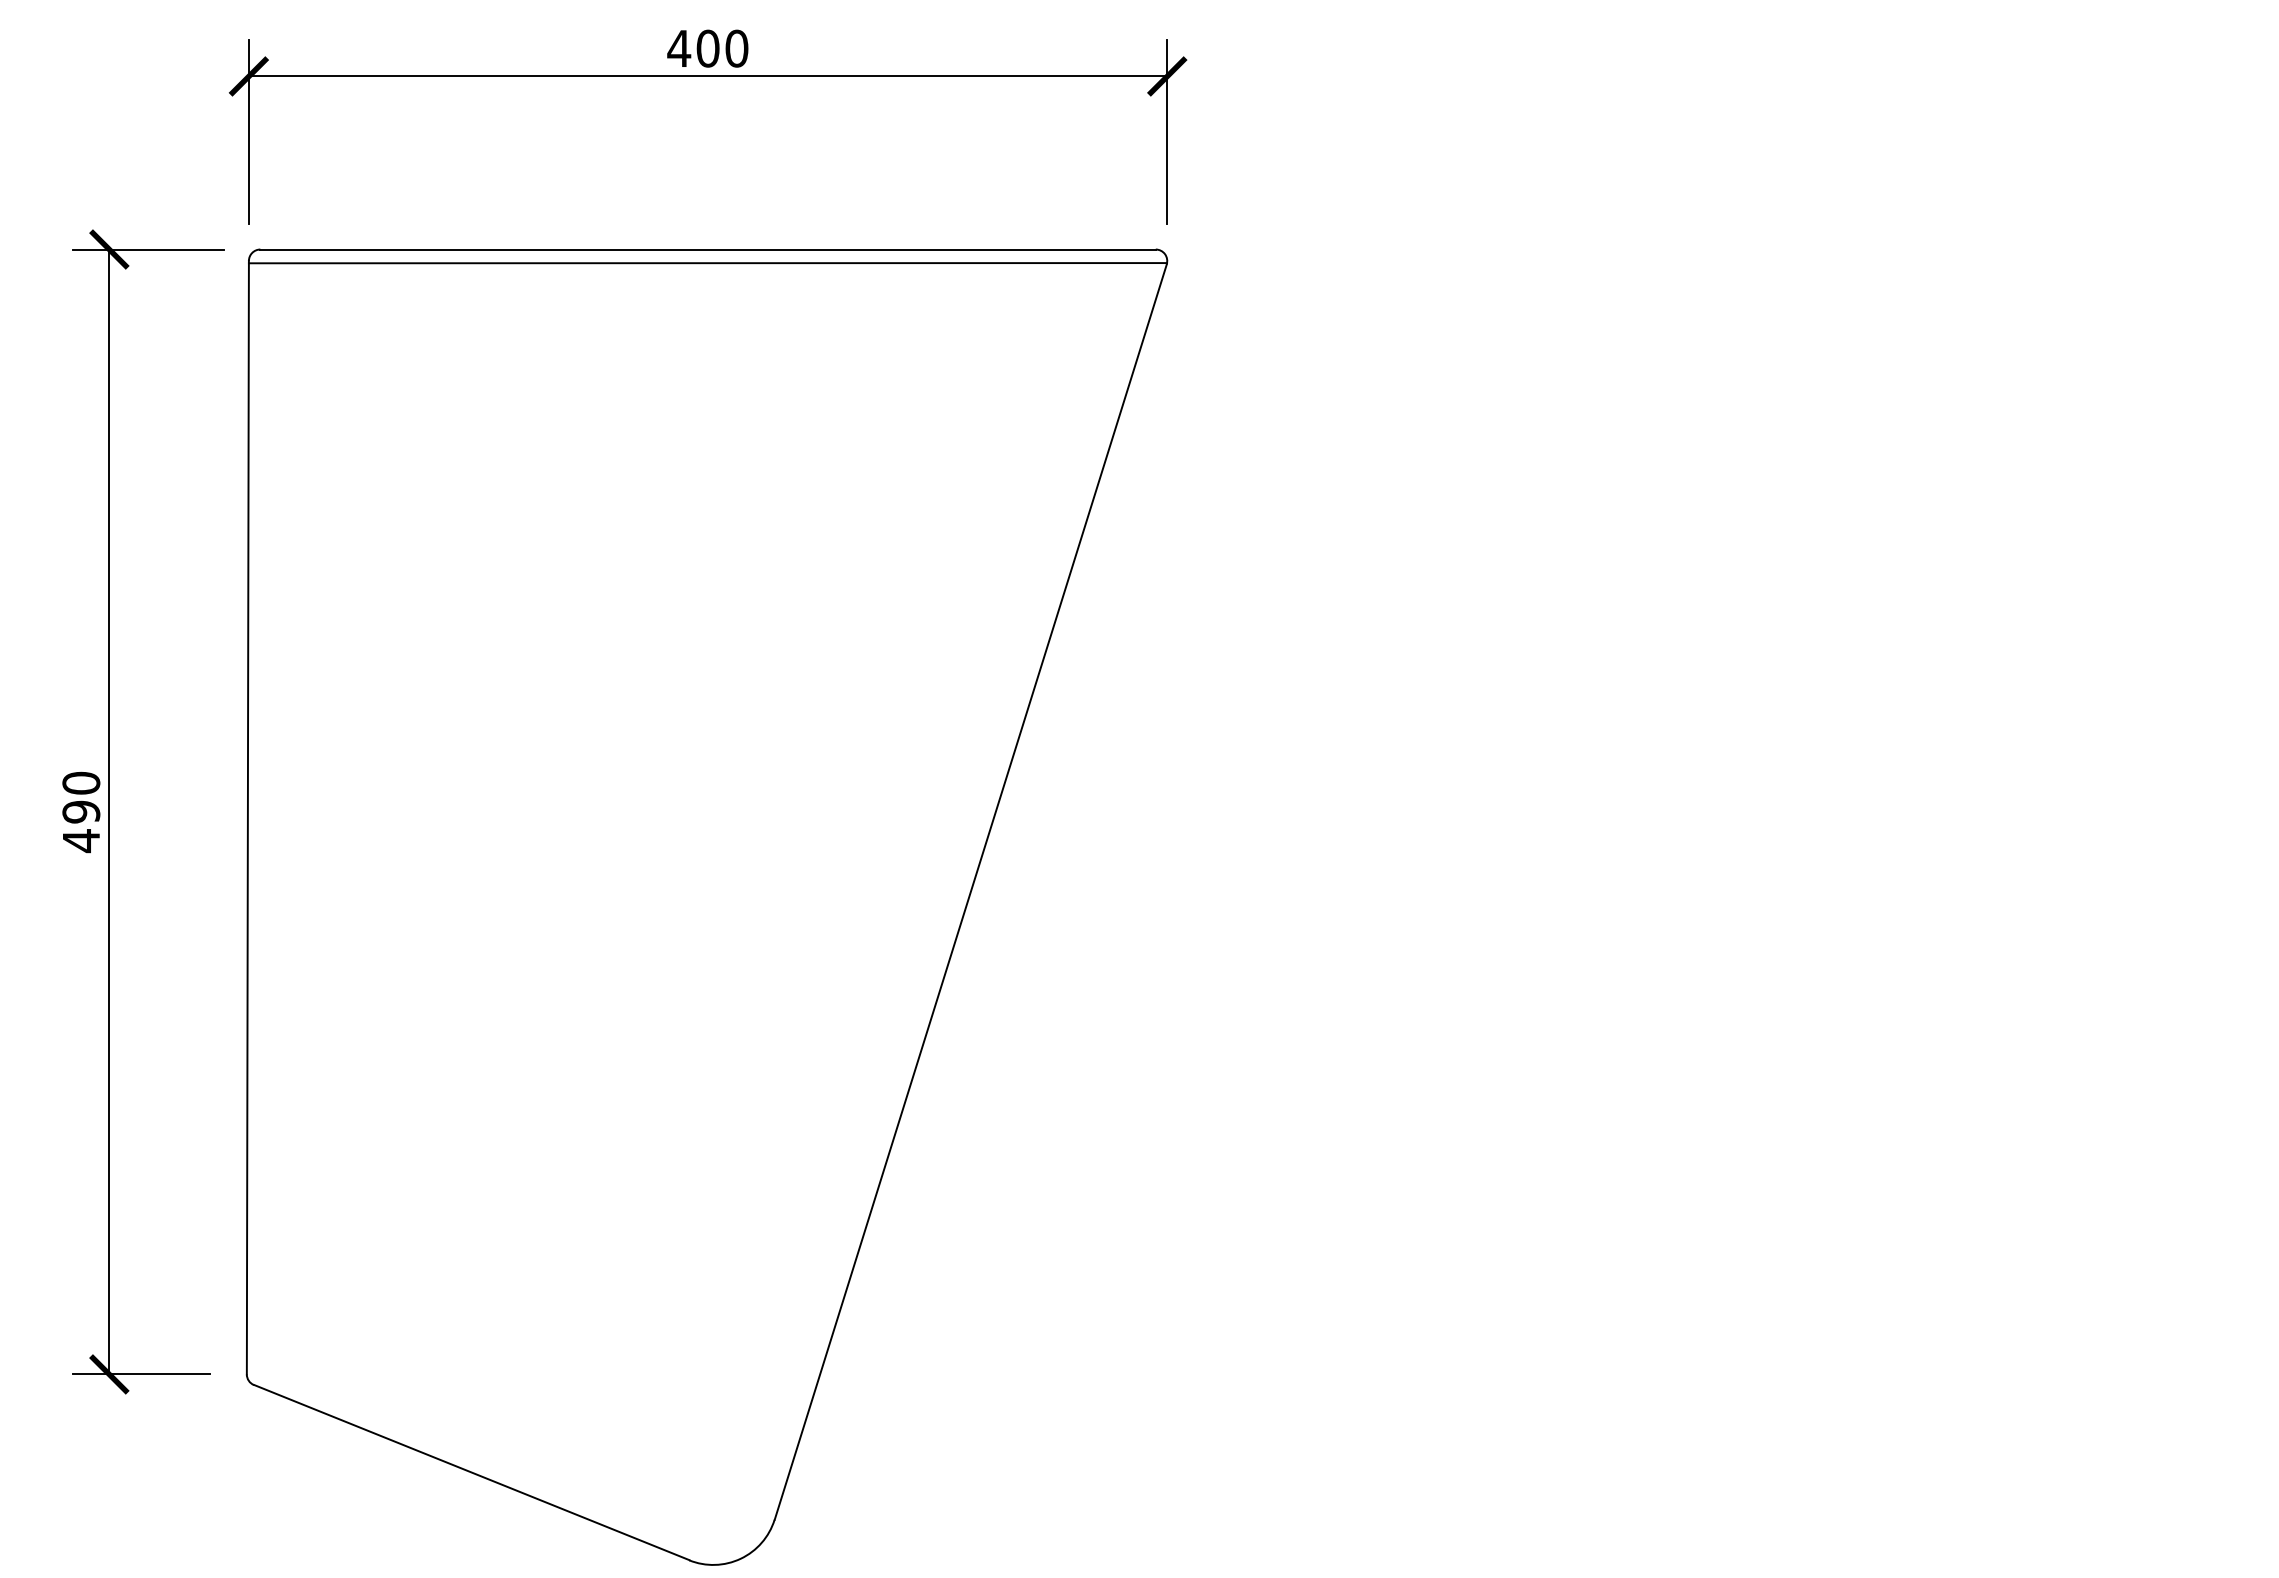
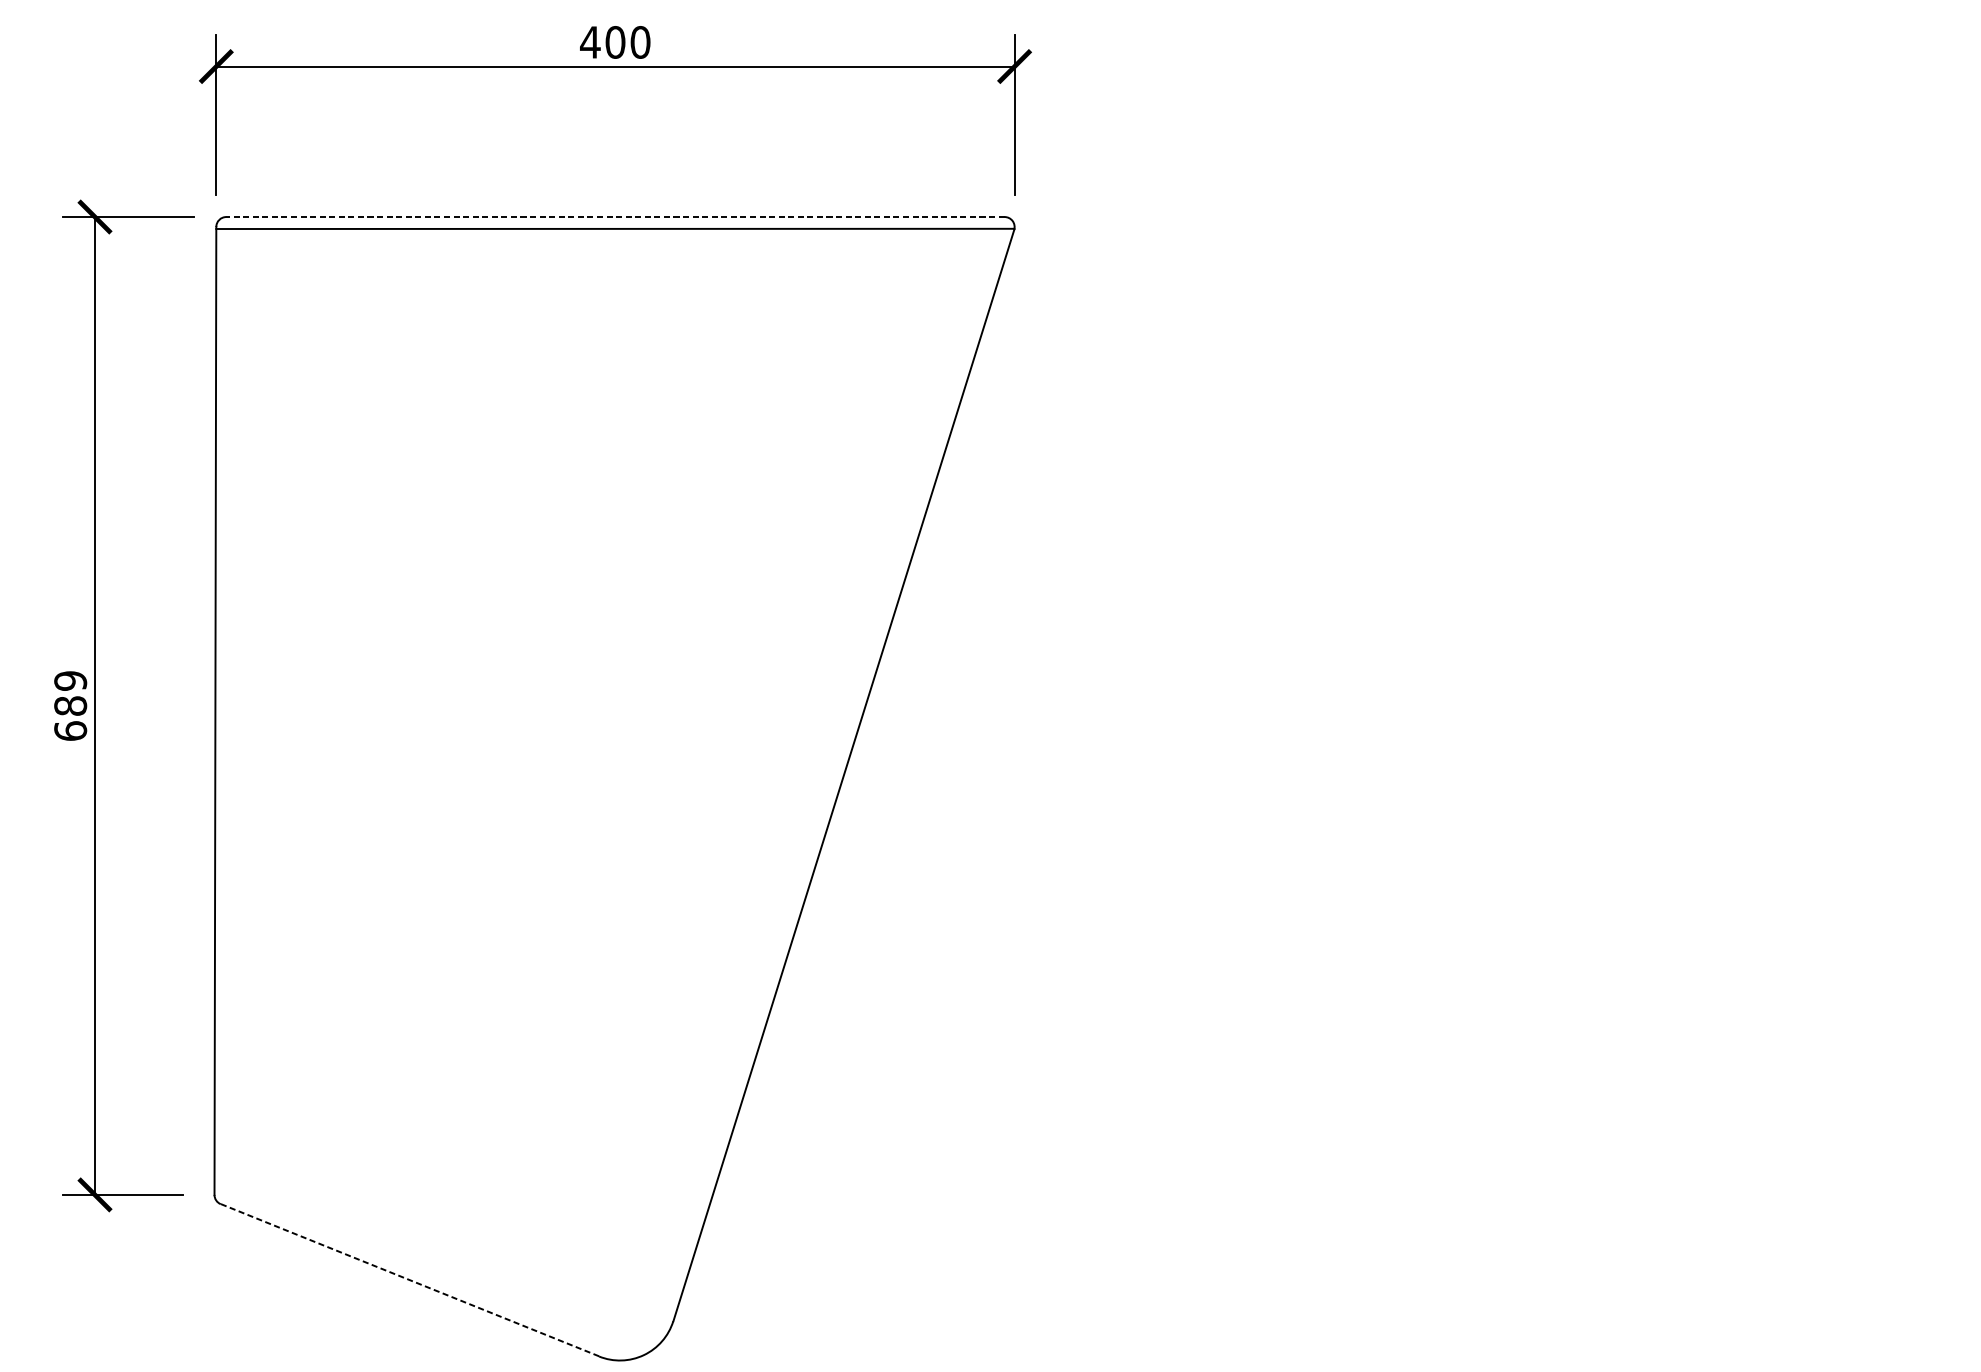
line: (708, 249) -> (615, 217), solid -> dashed
text: (81, 812) -> (70, 706), 490 -> 689
line: (471, 1472) -> (409, 1280), solid -> dashed

